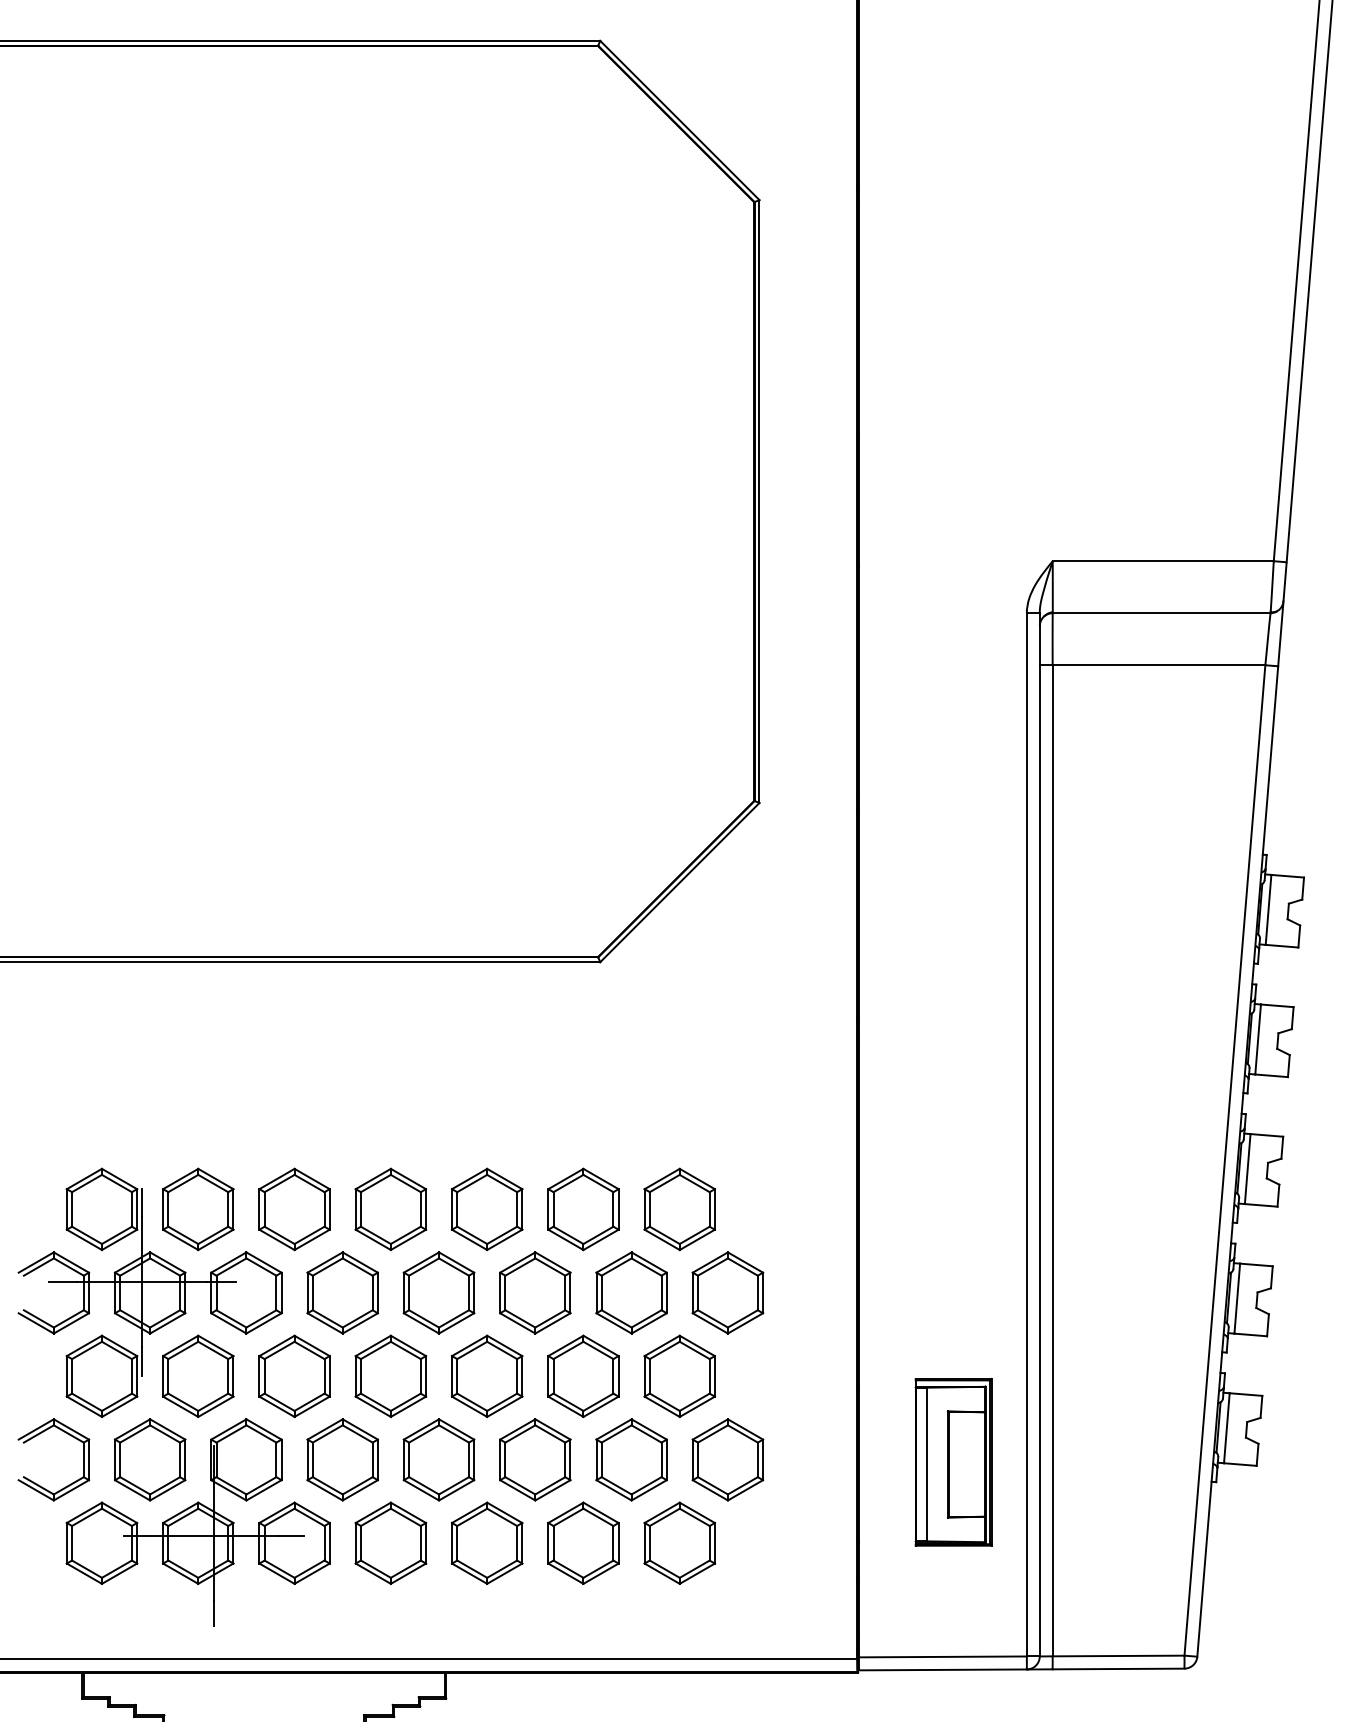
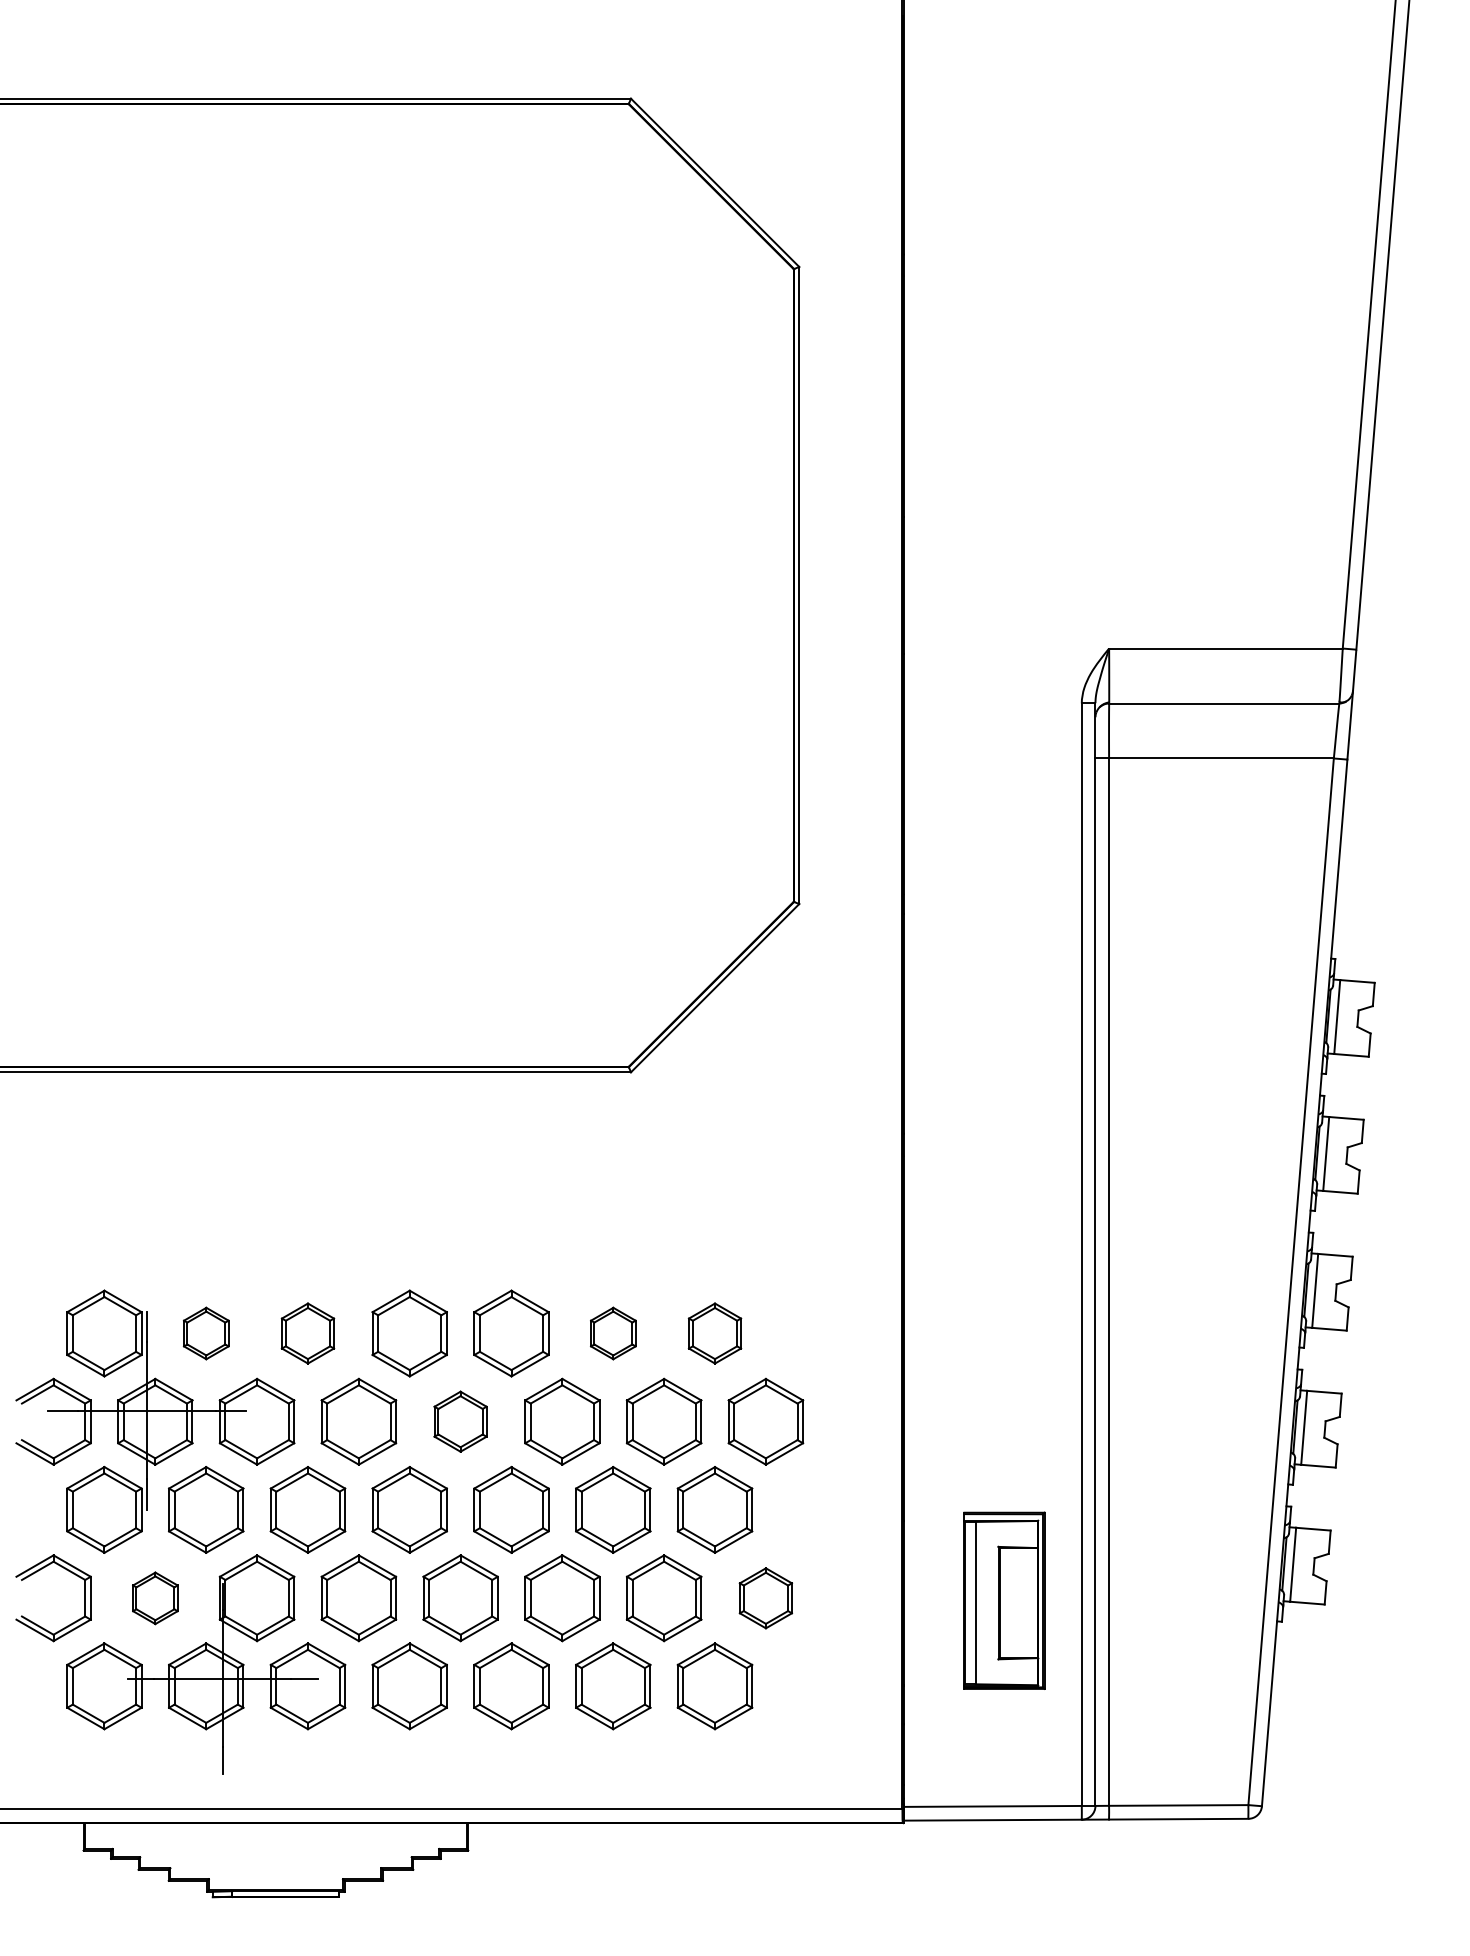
part: (198, 1209) -> (206, 1333), size x0.6
part: (294, 1209) -> (307, 1333), size x0.7
part: (583, 1209) -> (613, 1333), size x0.6
part: (679, 1209) -> (714, 1333), size x0.7
part: (438, 1292) -> (460, 1421), size x0.7
part: (150, 1460) -> (155, 1598), size x0.6
part: (727, 1460) -> (765, 1598), size x0.7

